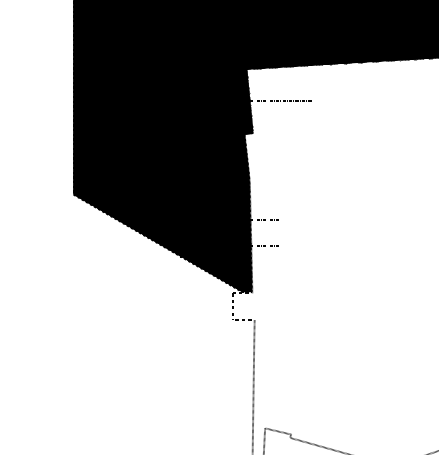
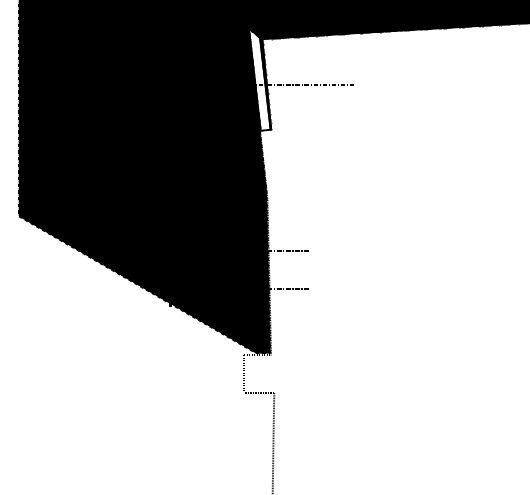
hatch: (244, 97) -> (259, 79), removed

